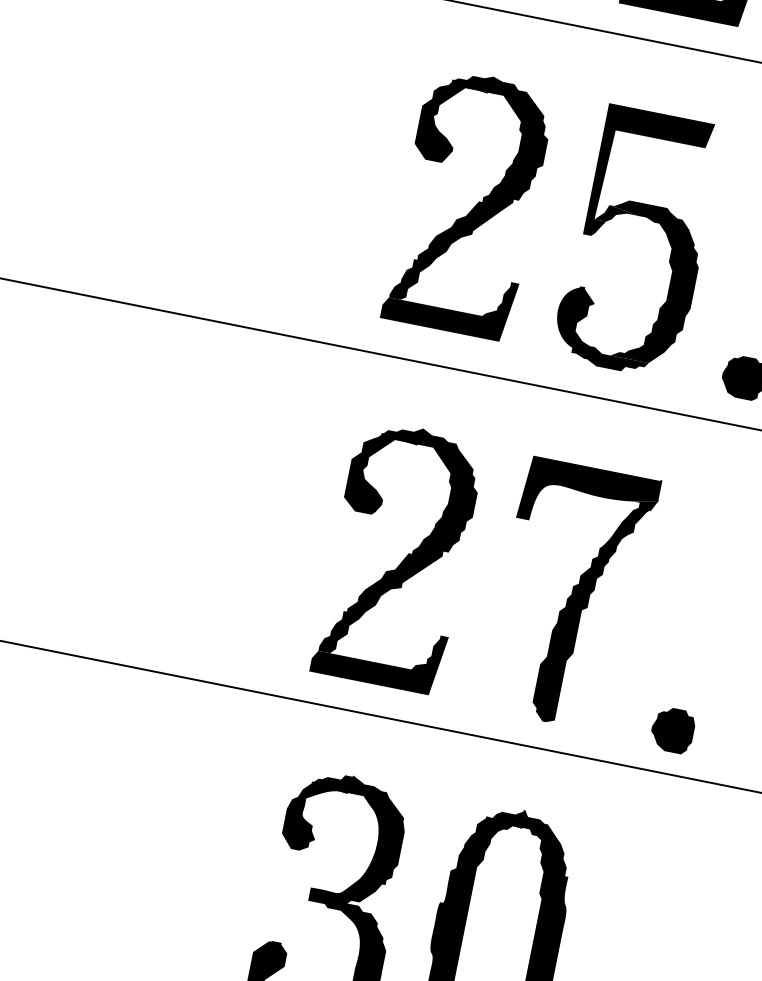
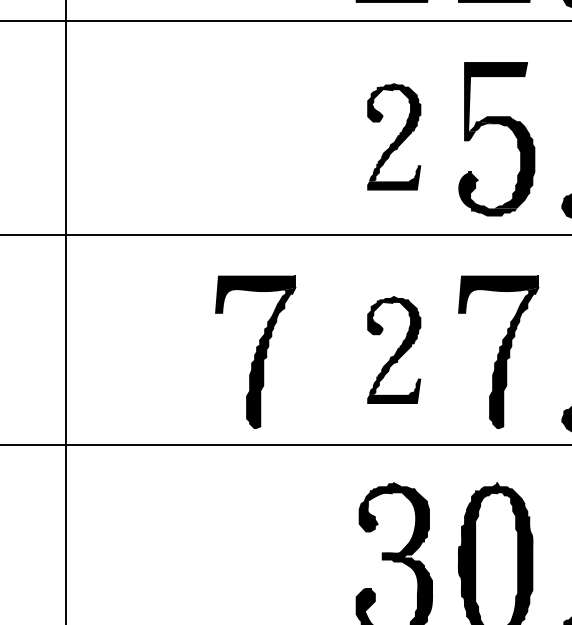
part: (467, 202) -> (393, 136), size x0.7
part: (168, 513) -> (255, 351), added
part: (397, 555) -> (393, 349), size x0.7

